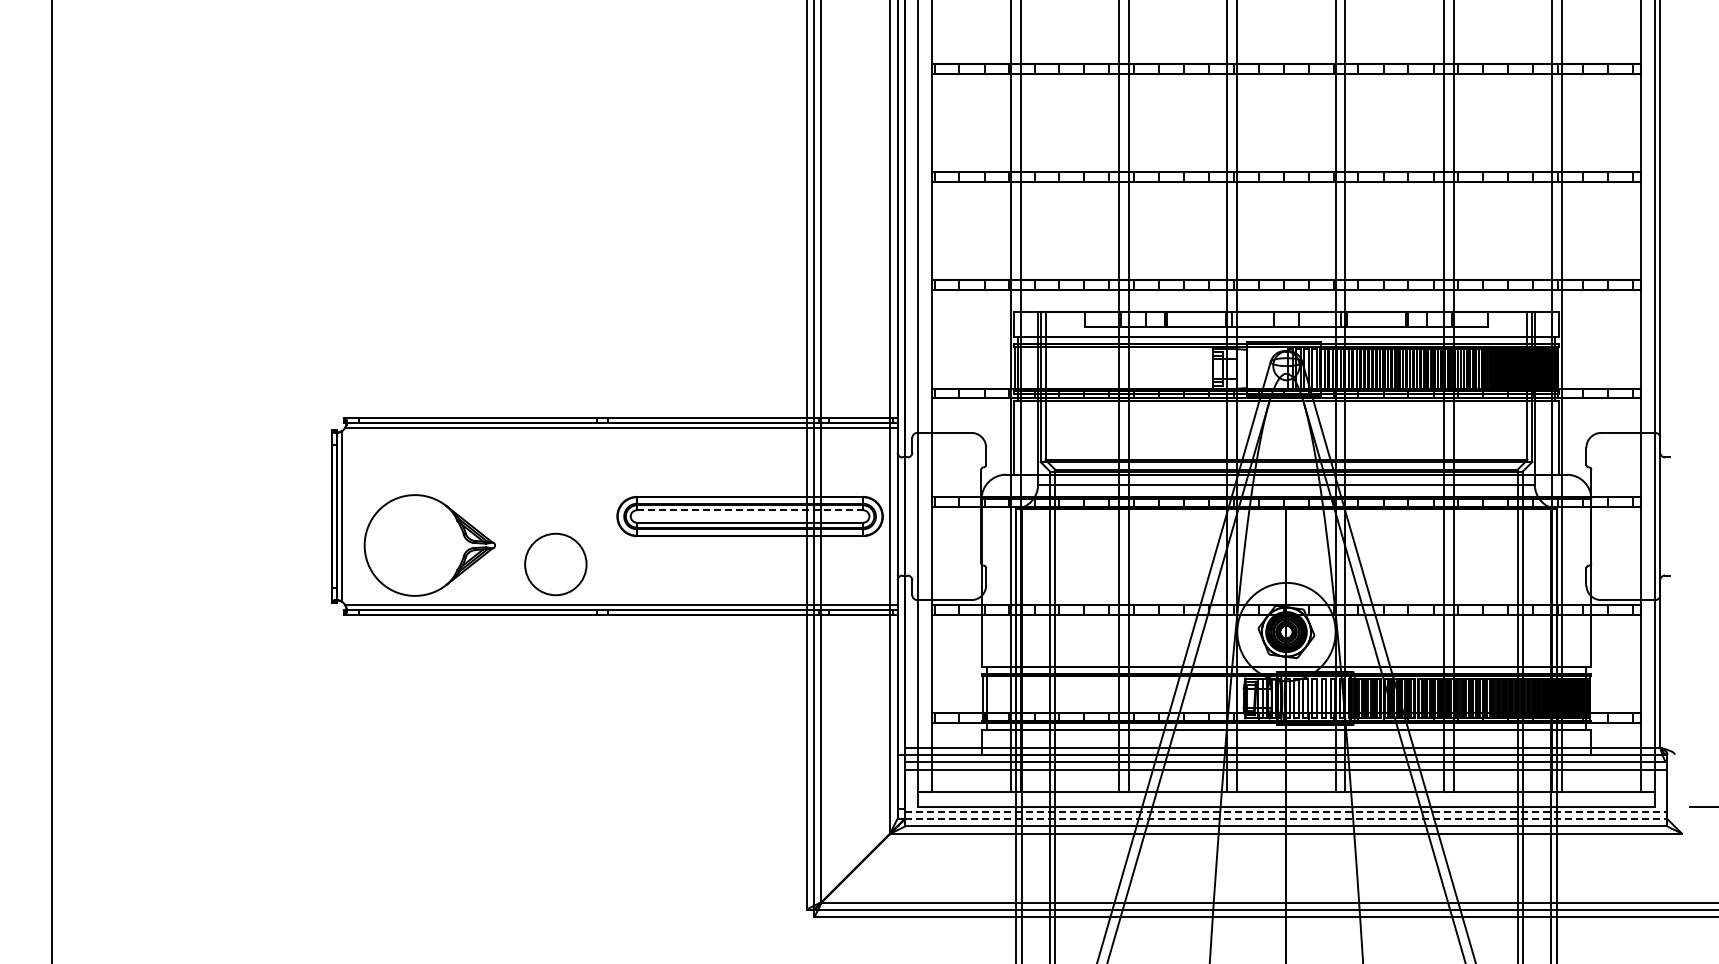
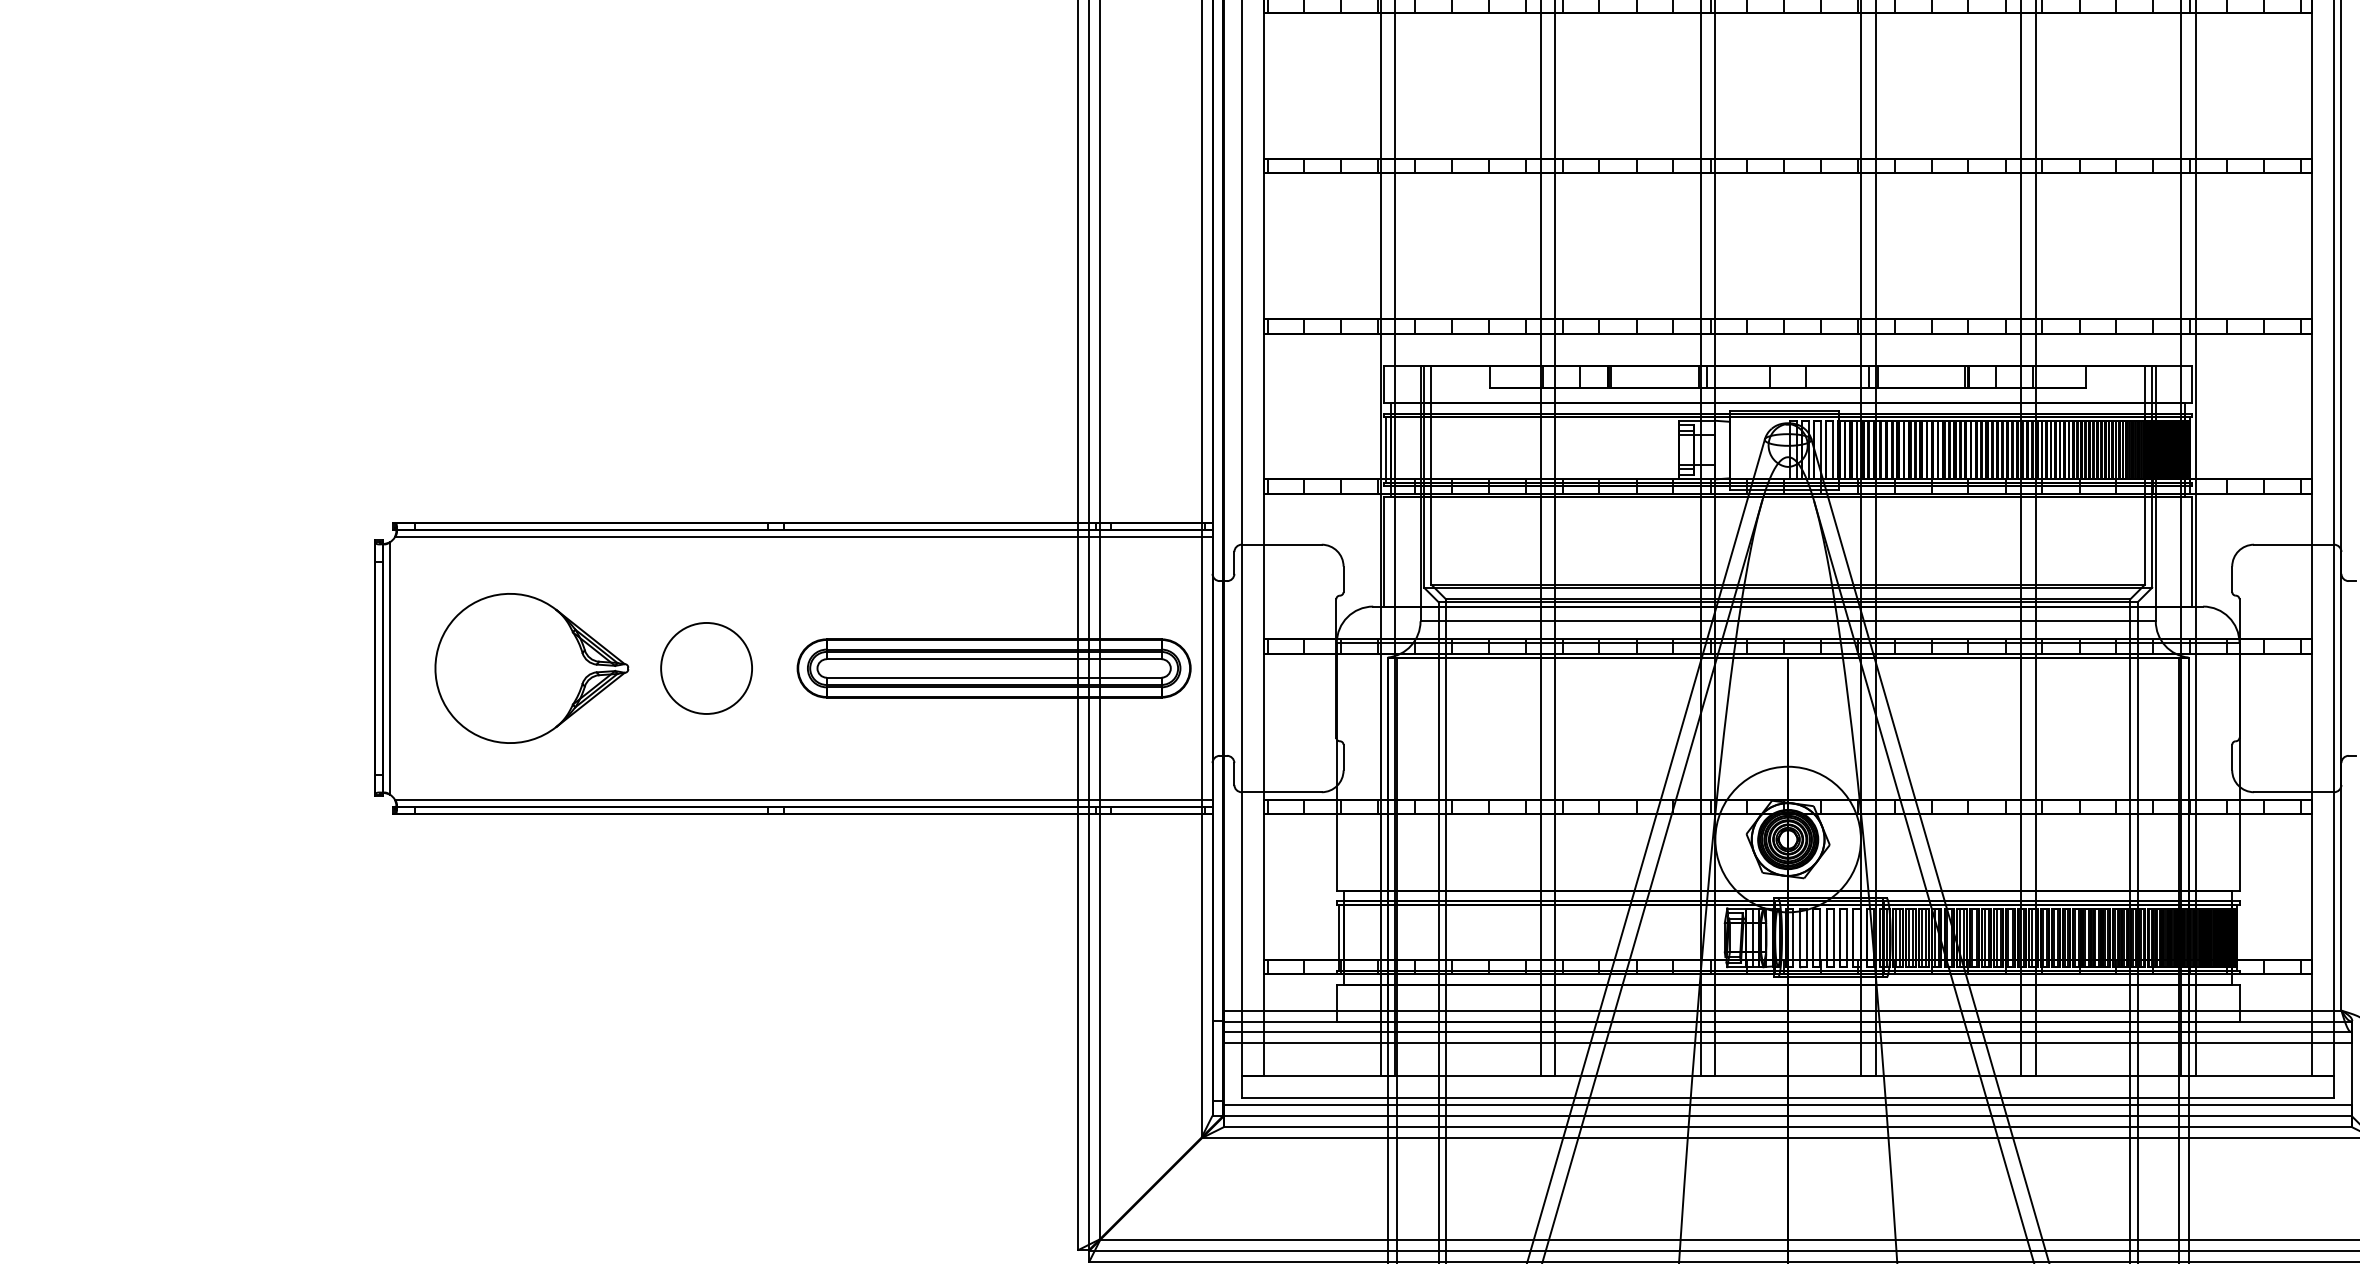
line: (750, 510) -> (994, 659), dashed -> solid
part: (429, 545) -> (531, 668), moved
circle: (555, 564) -> (706, 668), moved
line: (1286, 811) -> (1788, 1105), dashed -> solid
line: (1286, 818) -> (1788, 1115), dashed -> solid

